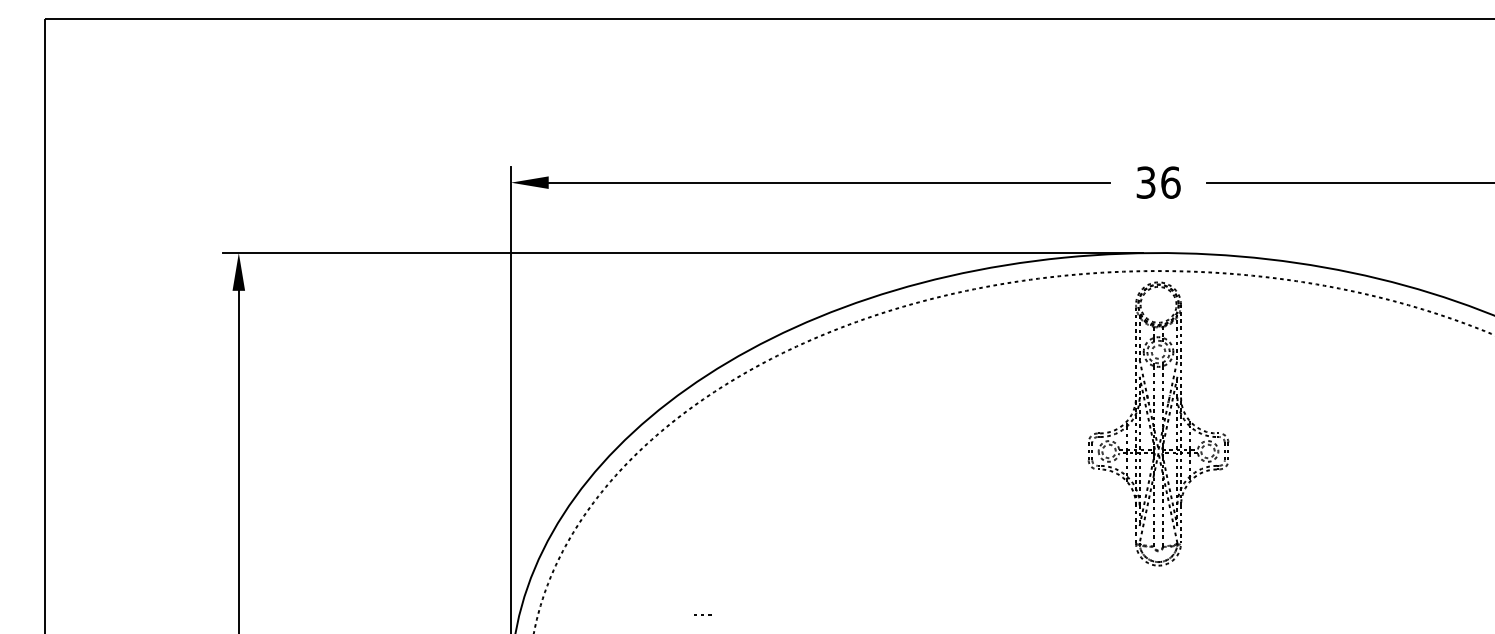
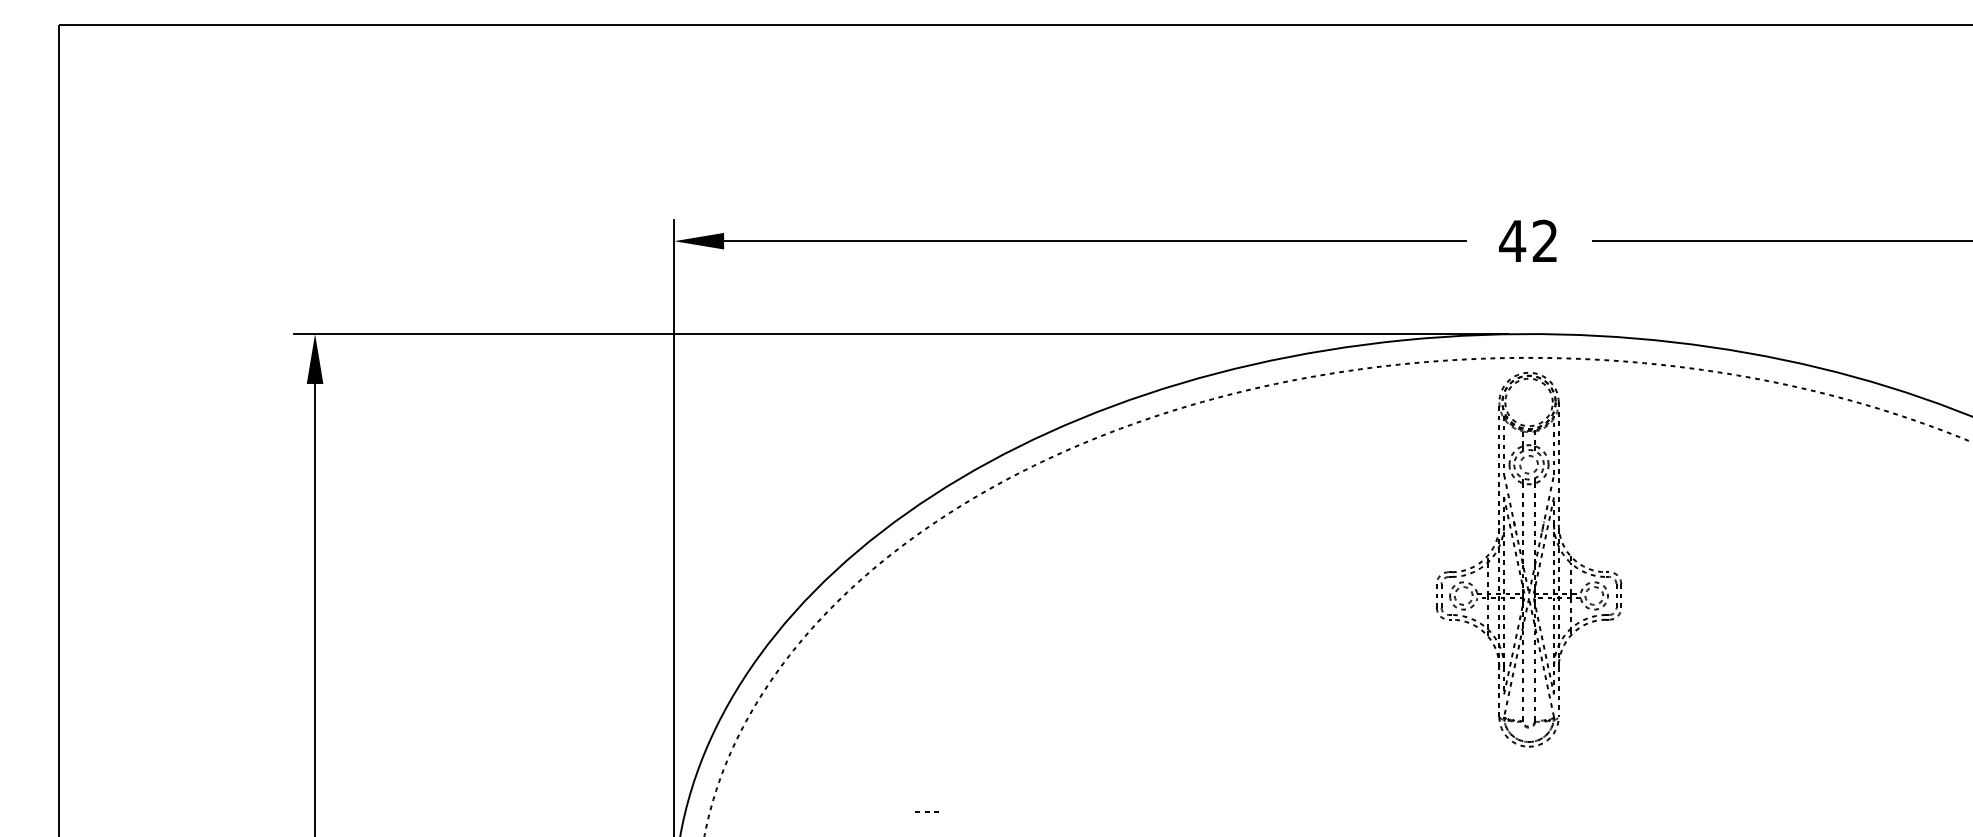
text: (1158, 182) -> (1528, 240), 36 -> 42

